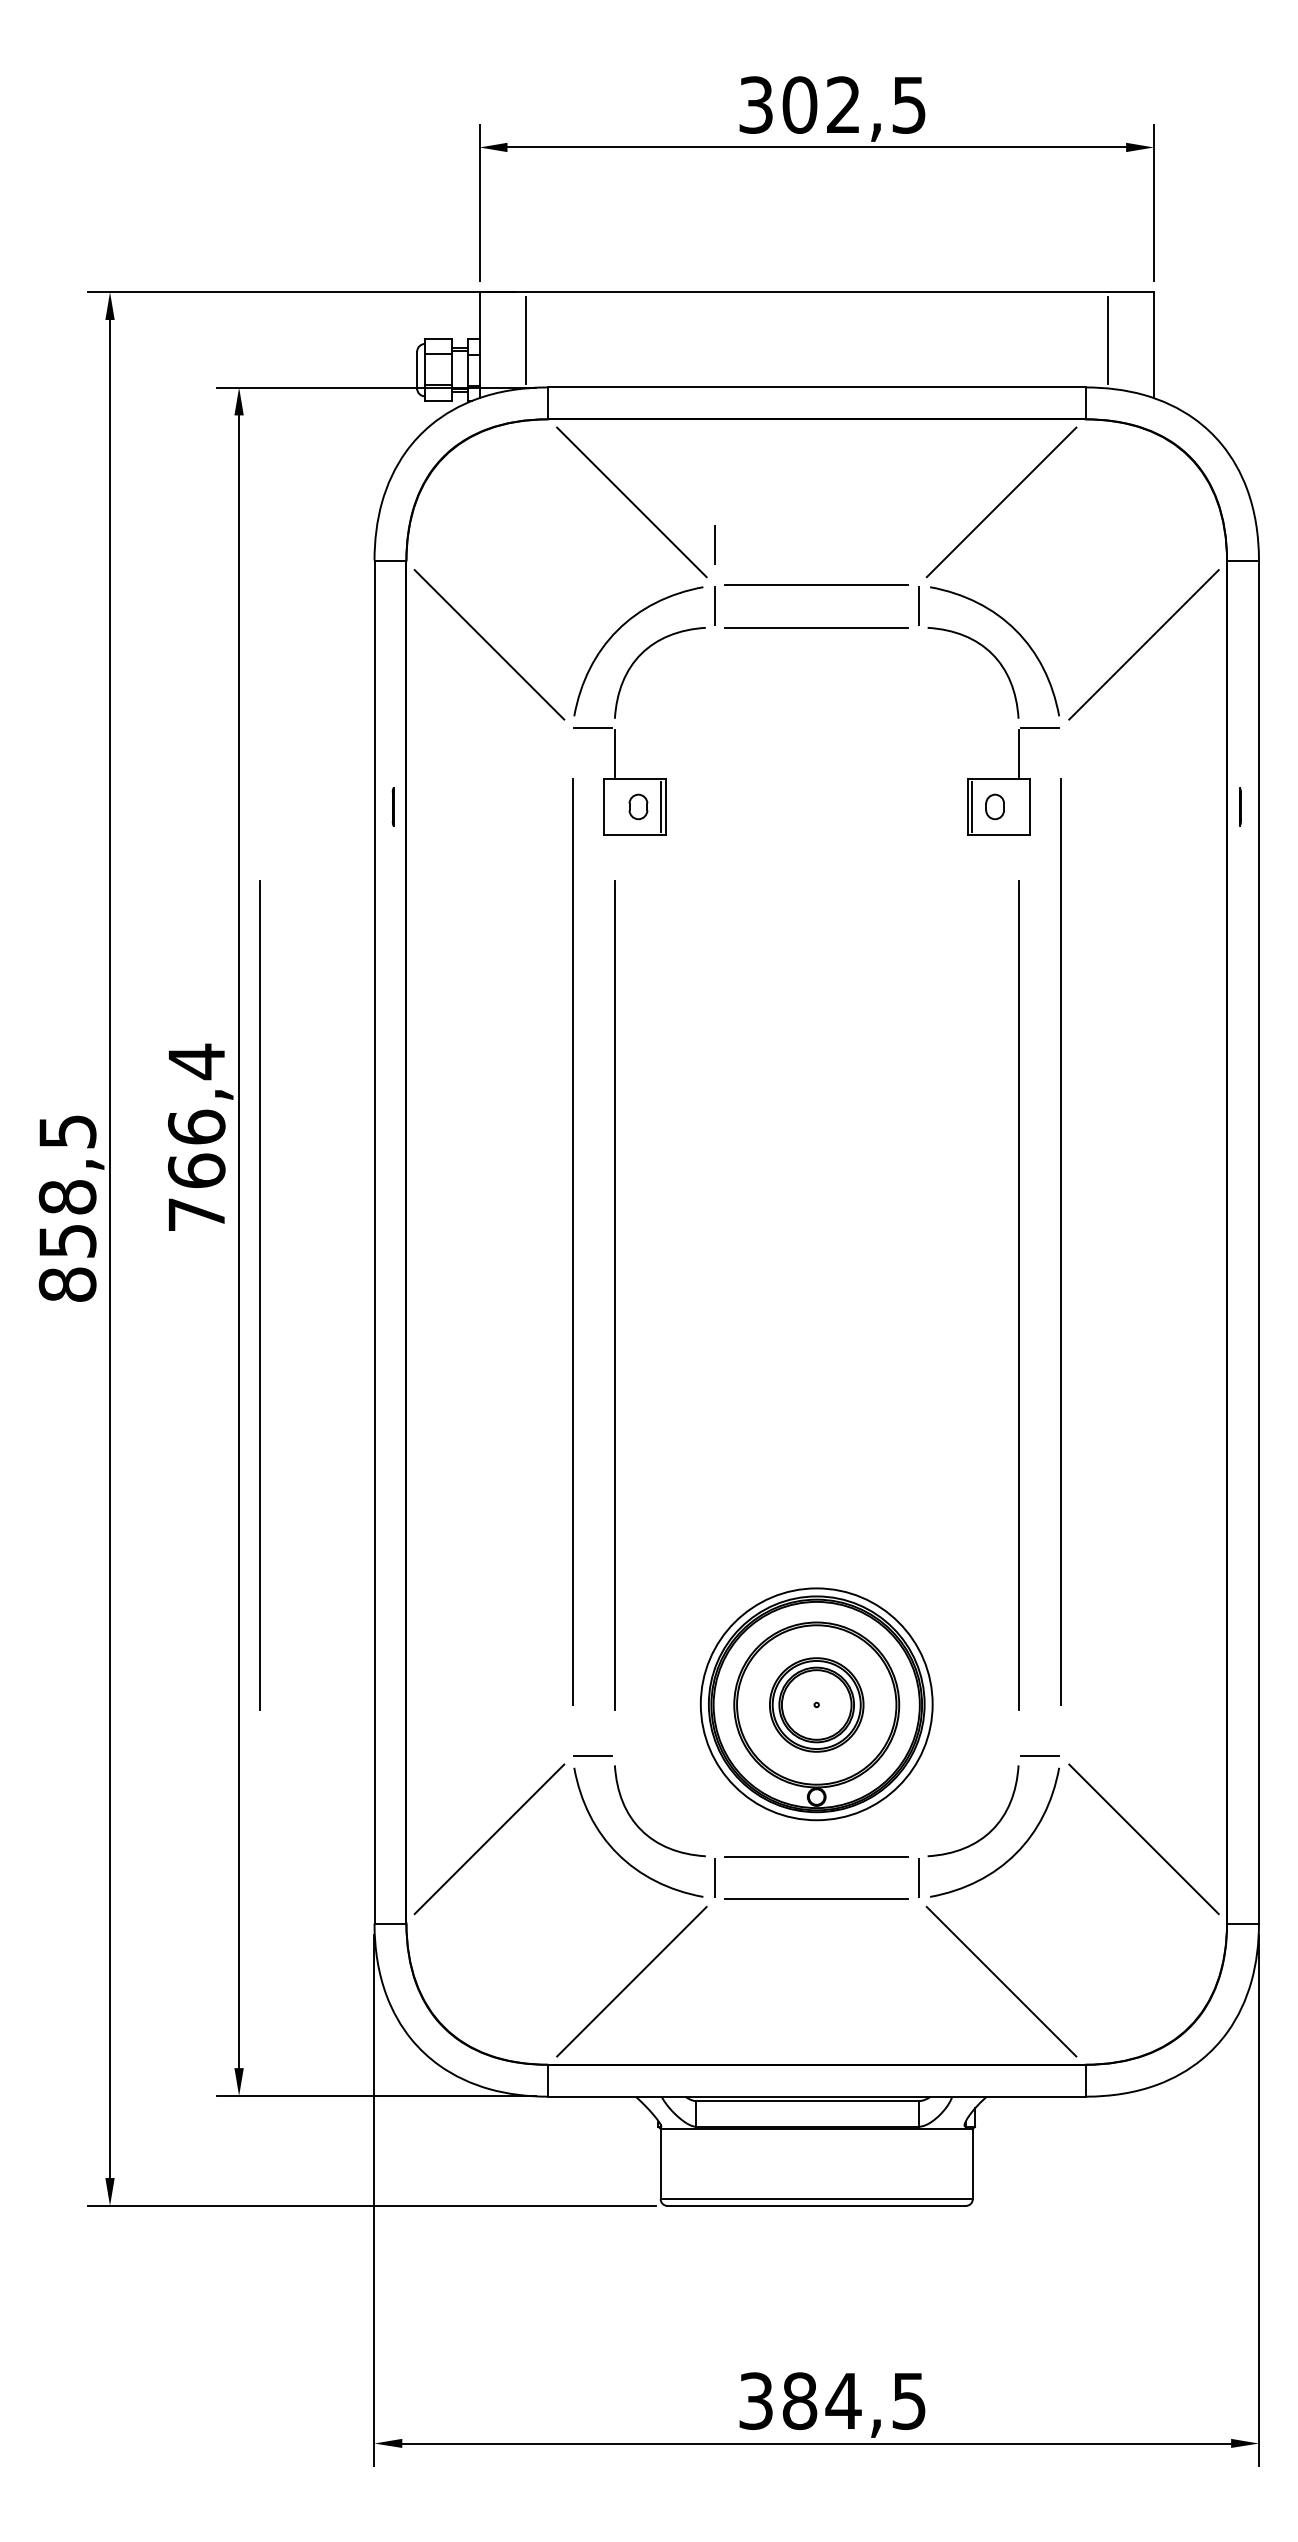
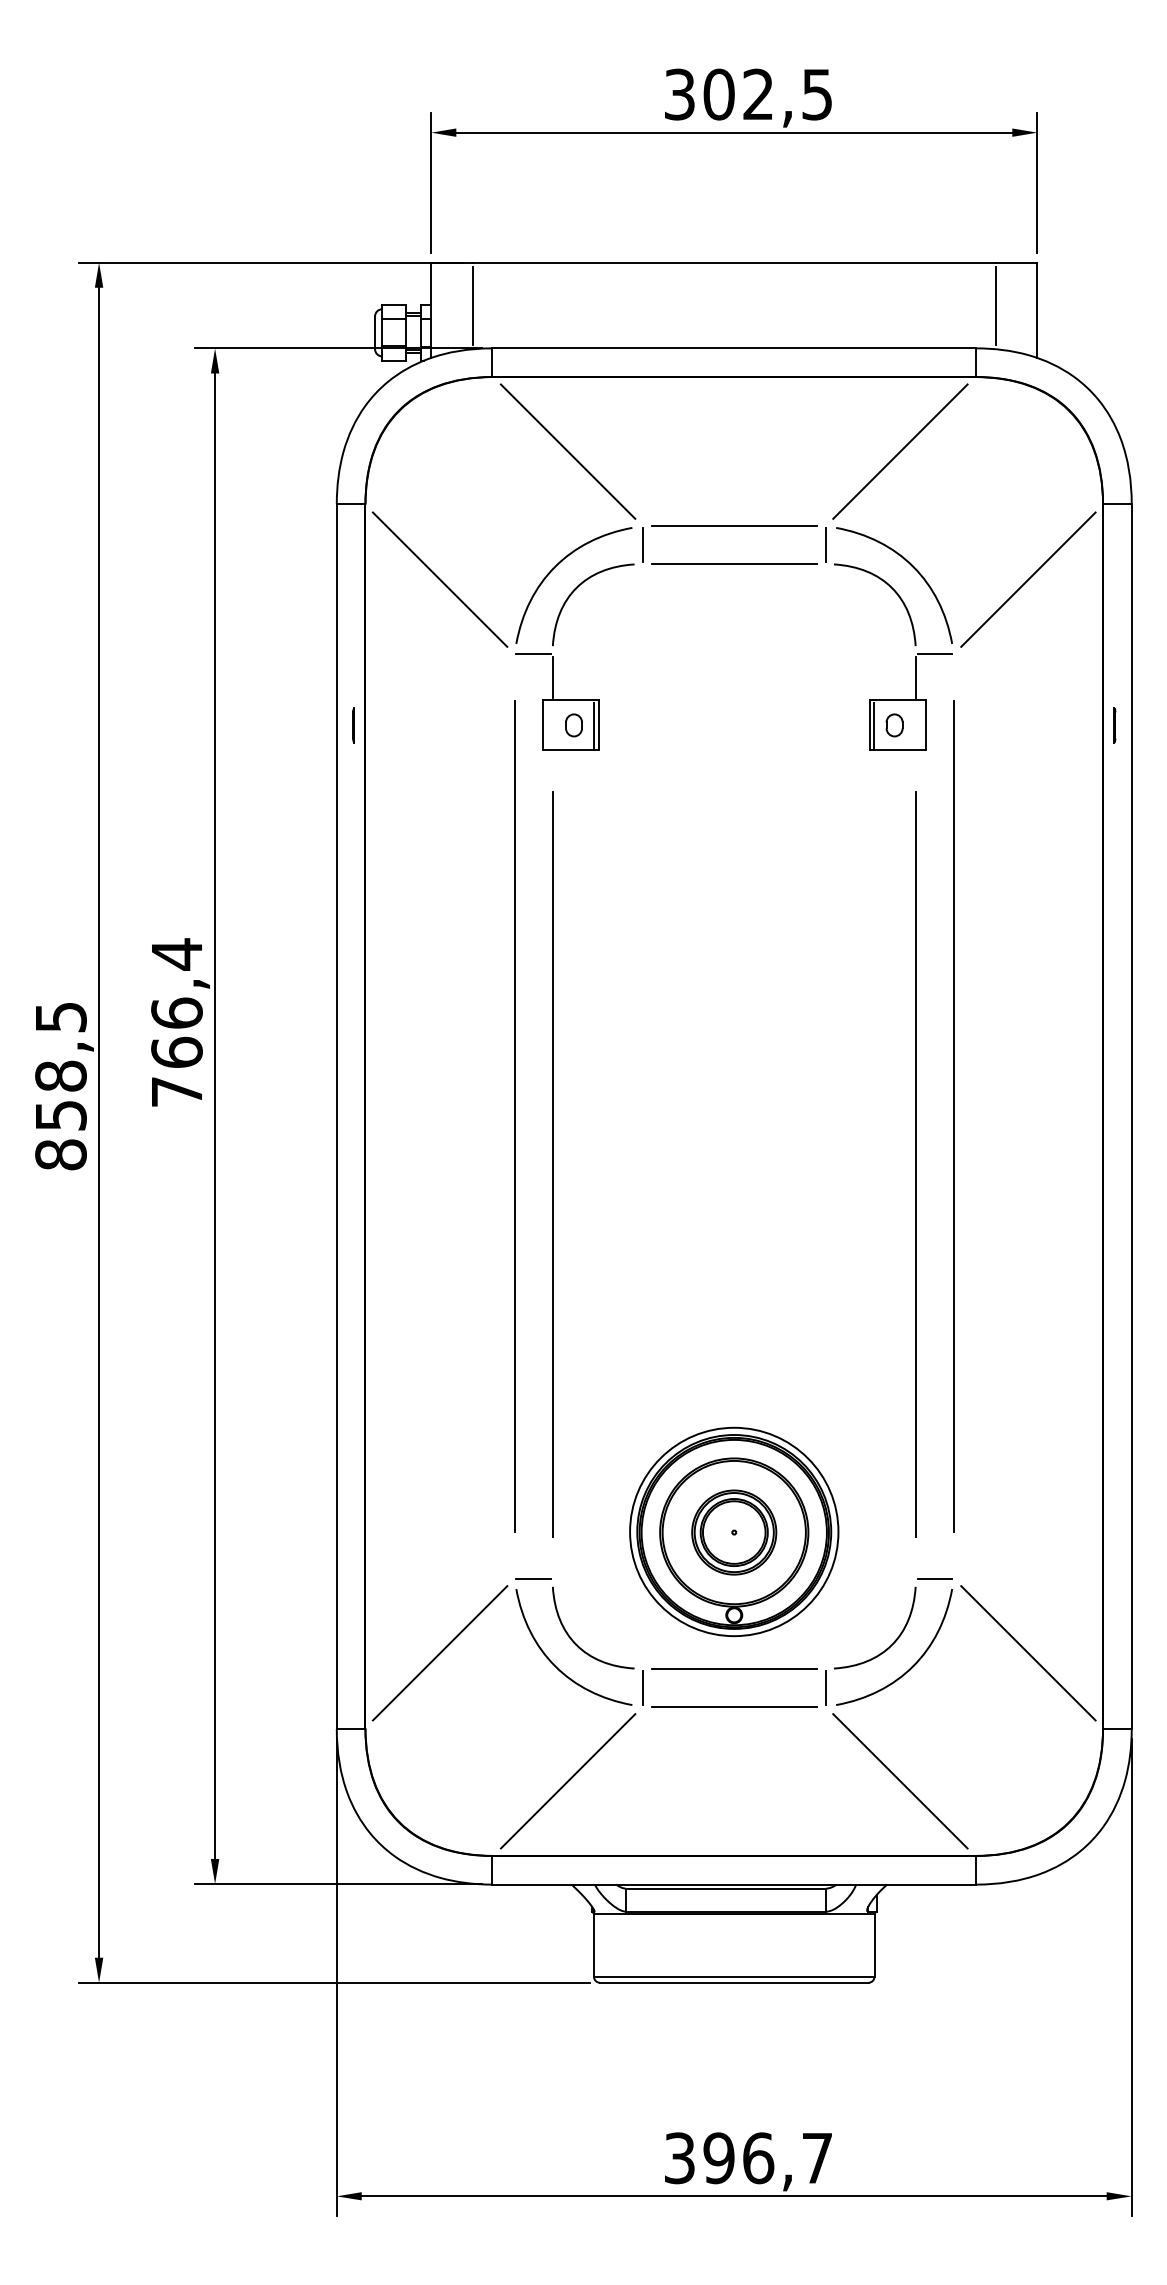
line: (714, 544) -> (642, 489), removed
line: (259, 1295) -> (233, 1164), removed
text: (853, 2401) -> (767, 2158), 384,5 -> 396,7

